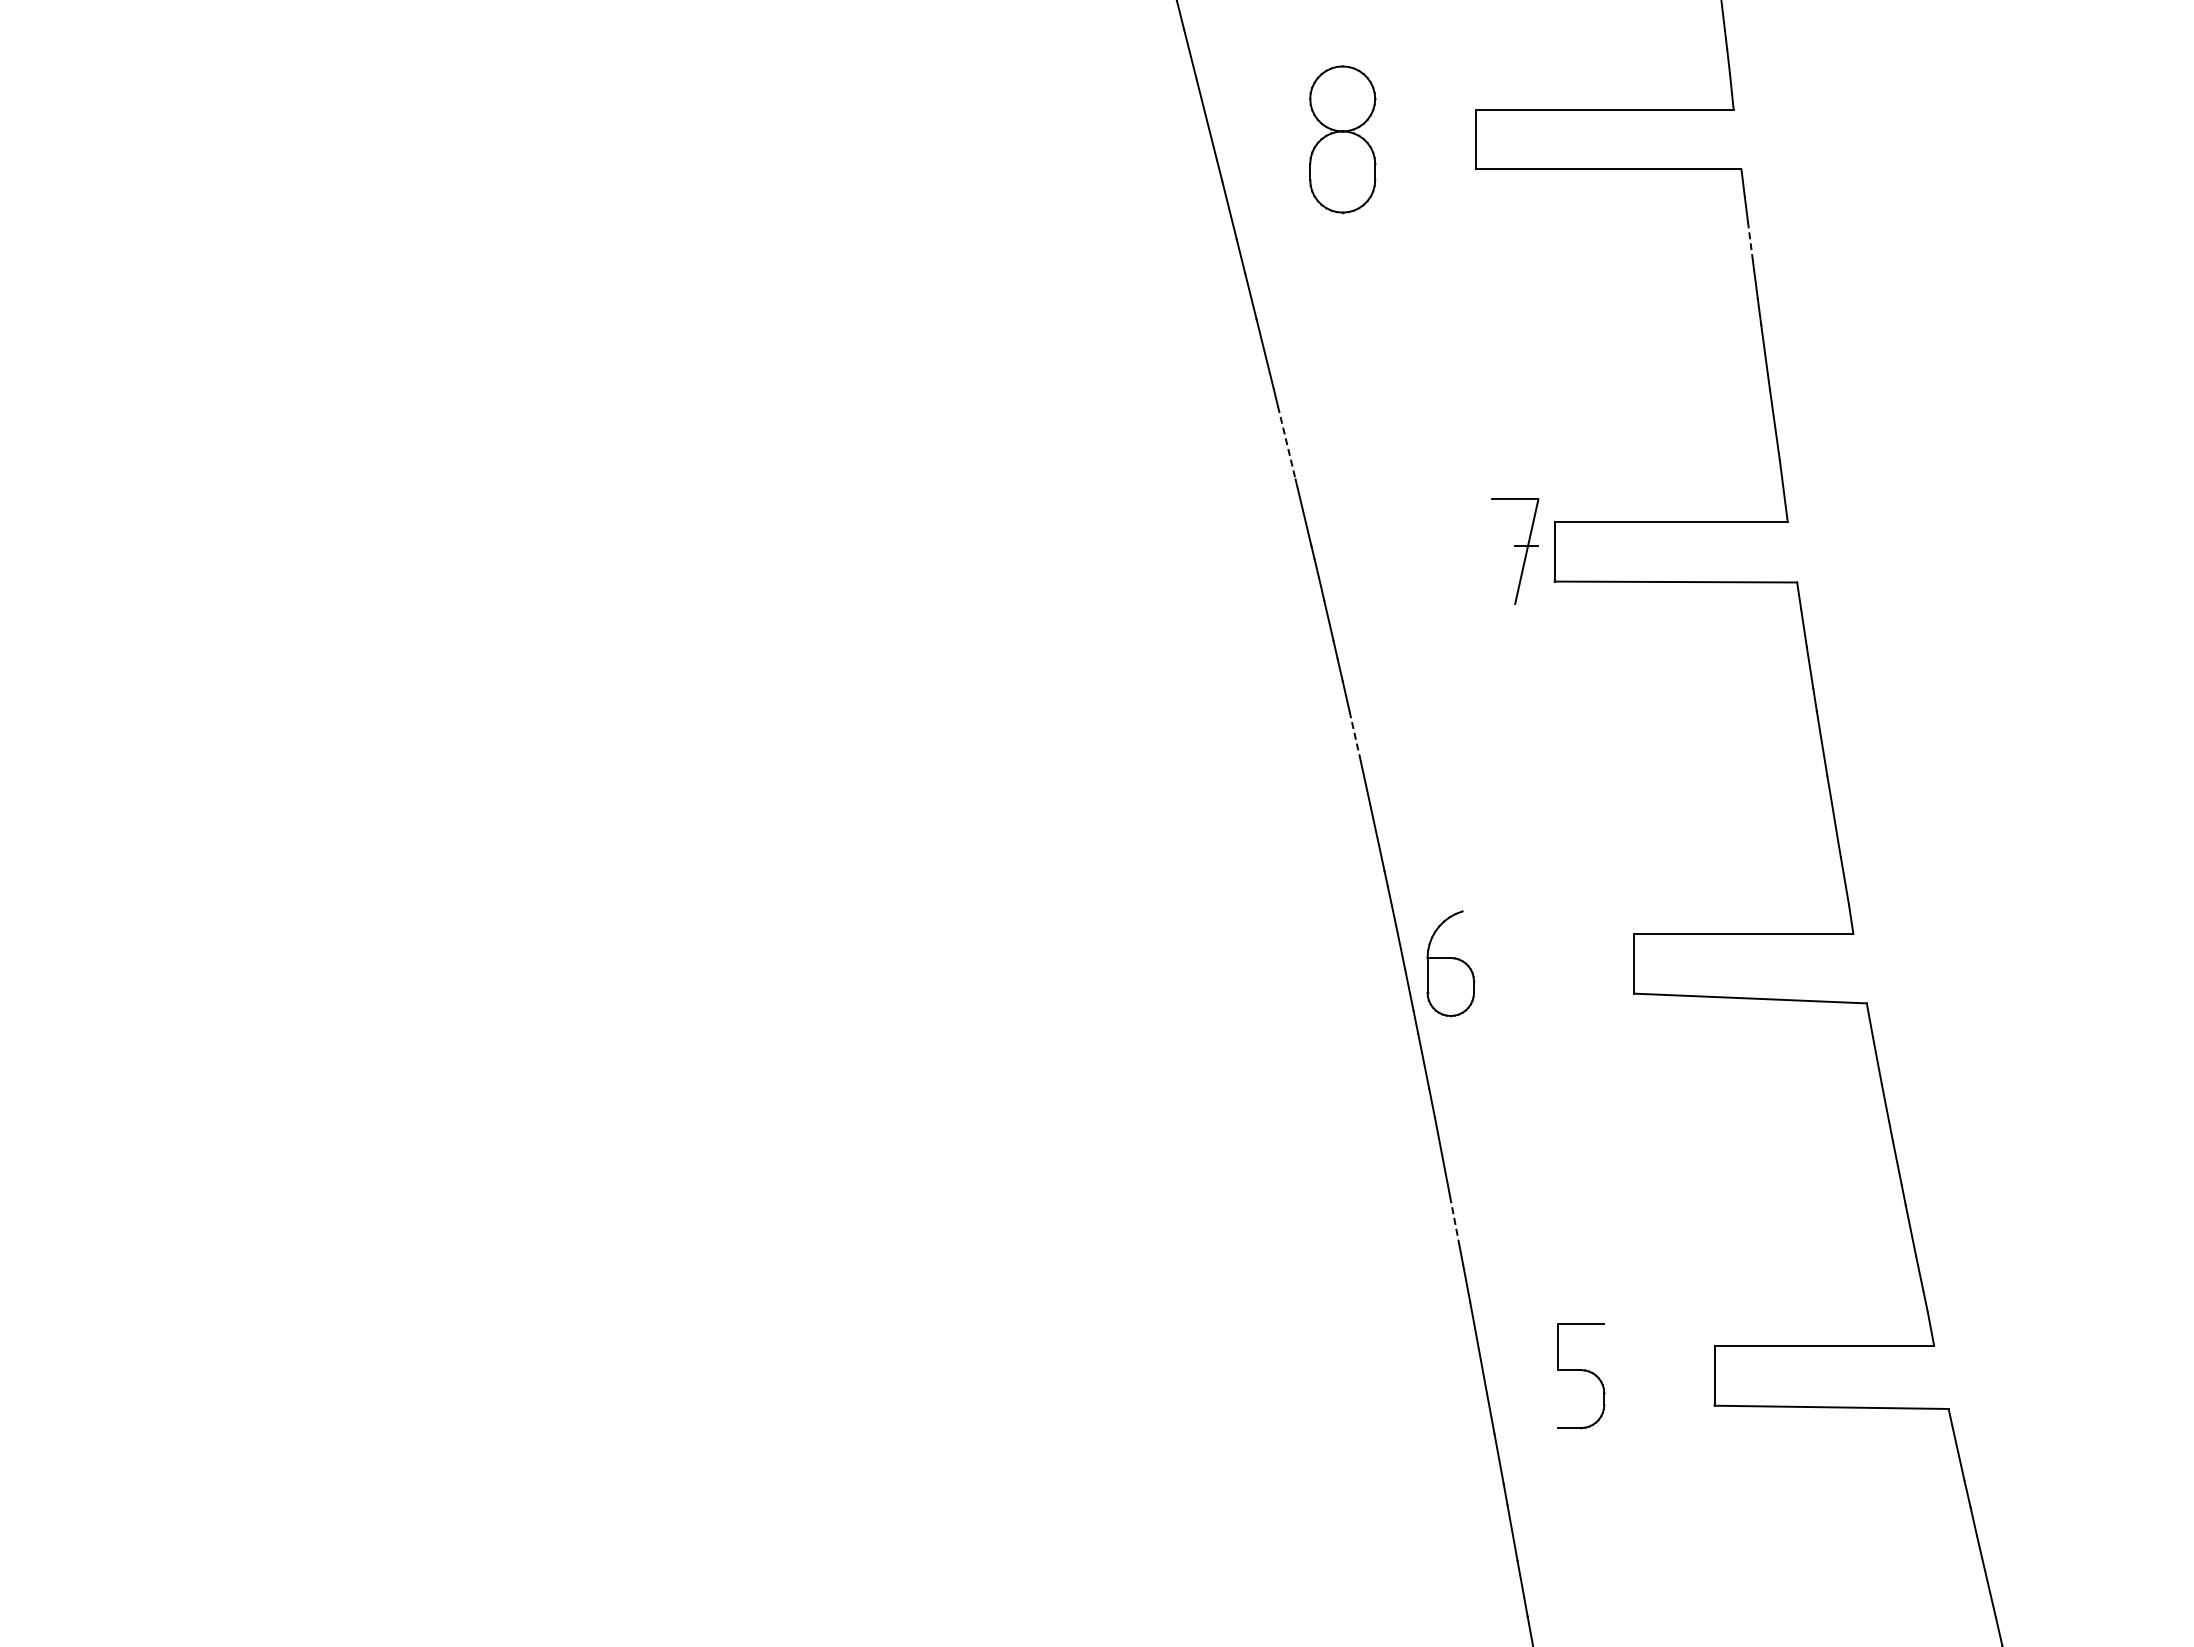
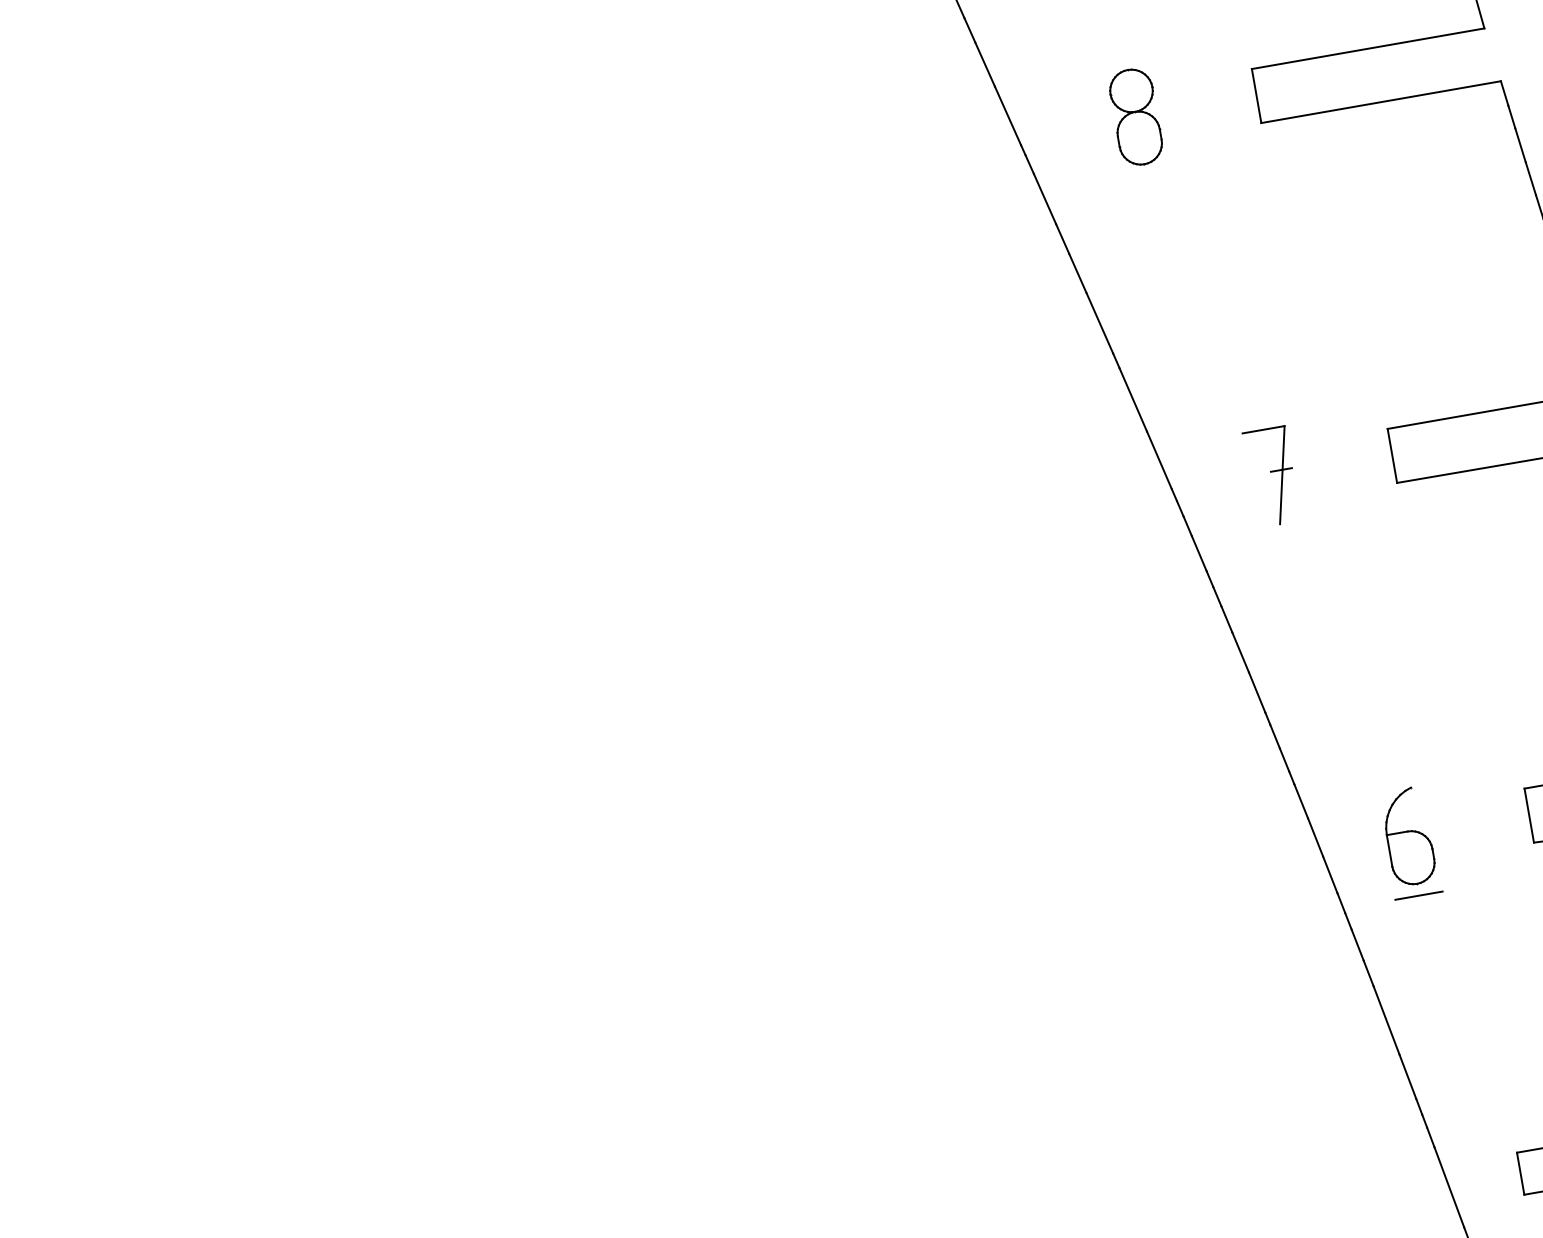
part: (1342, 139) -> (1135, 117), size x0.71
line: (1750, 241) -> (1520, 144), dashed -> solid
line: (1286, 442) -> (1132, 399), dashed -> solid
part: (1515, 551) -> (1272, 476), moved
line: (1354, 734) -> (1240, 652), dashed -> solid
part: (1450, 963) -> (1408, 836), moved
line: (1500, 1029) -> (1418, 896), added
line: (1454, 1221) -> (1407, 1076), dashed -> solid

